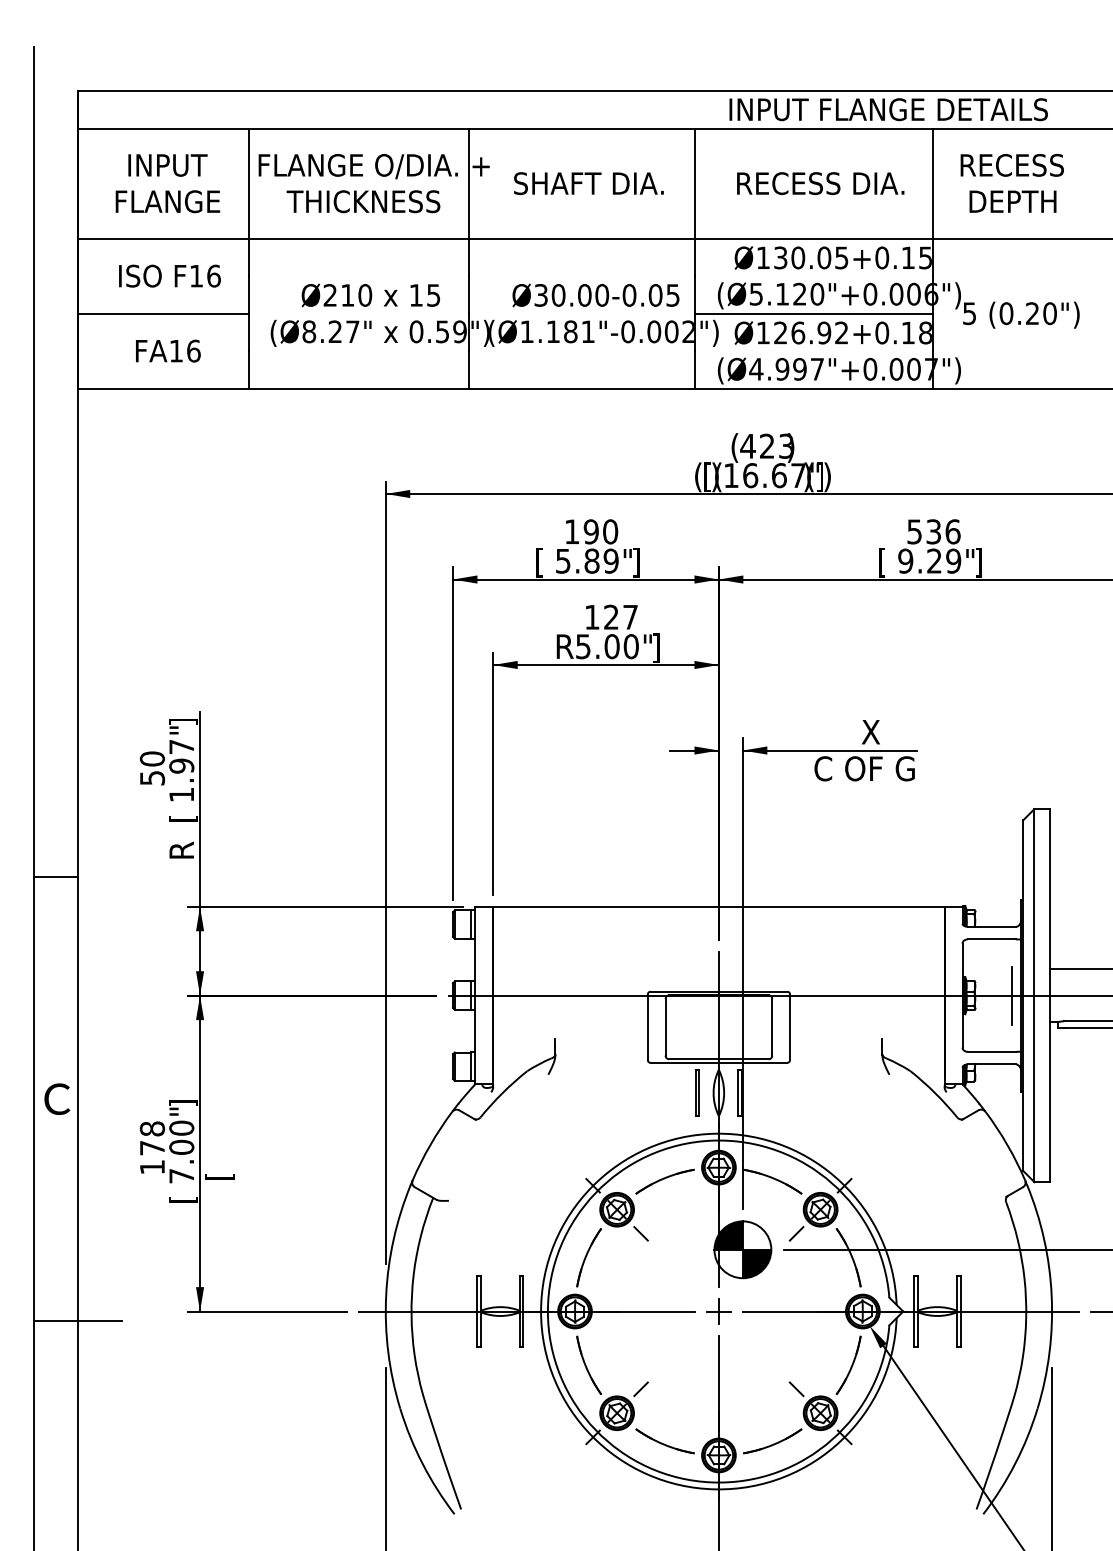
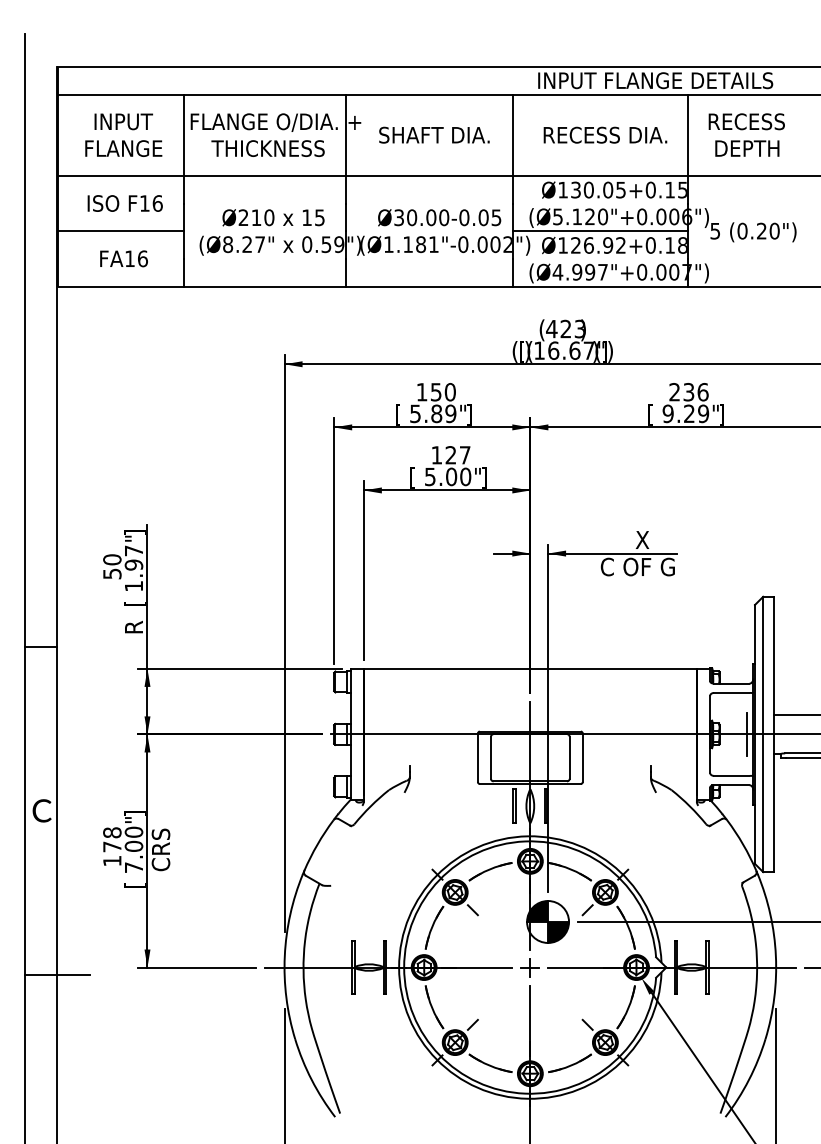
text: (590, 531) -> (435, 391), 190 -> 150
text: (914, 531) -> (674, 391), 536 -> 236
text: (564, 647) -> (416, 477), R -> [
text: (219, 1151) -> (161, 849), [ -> CRS

